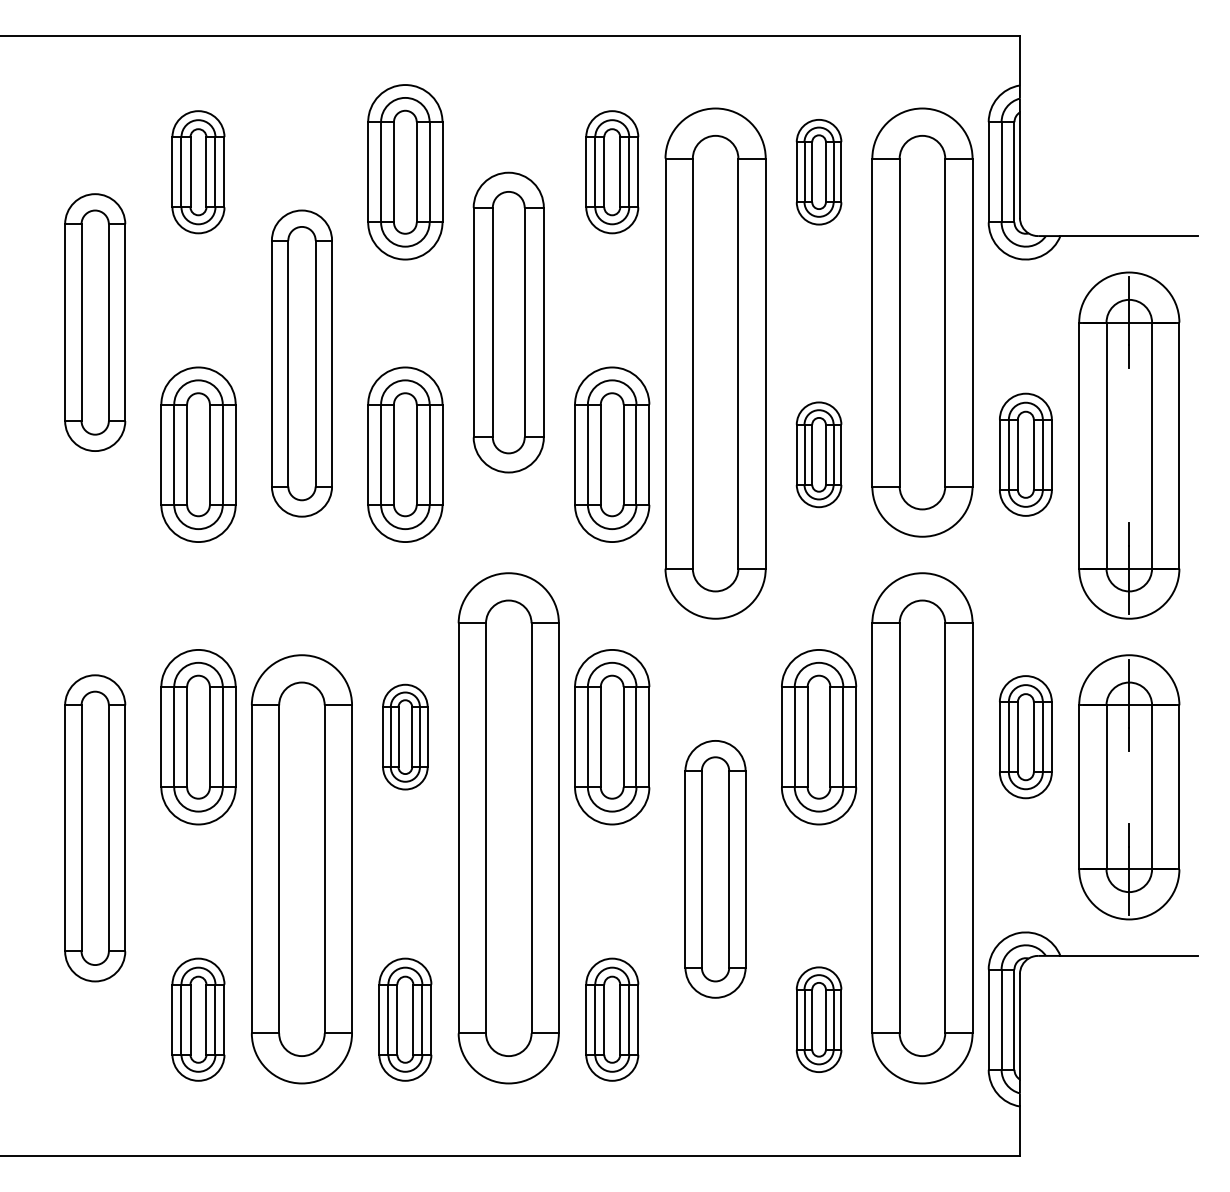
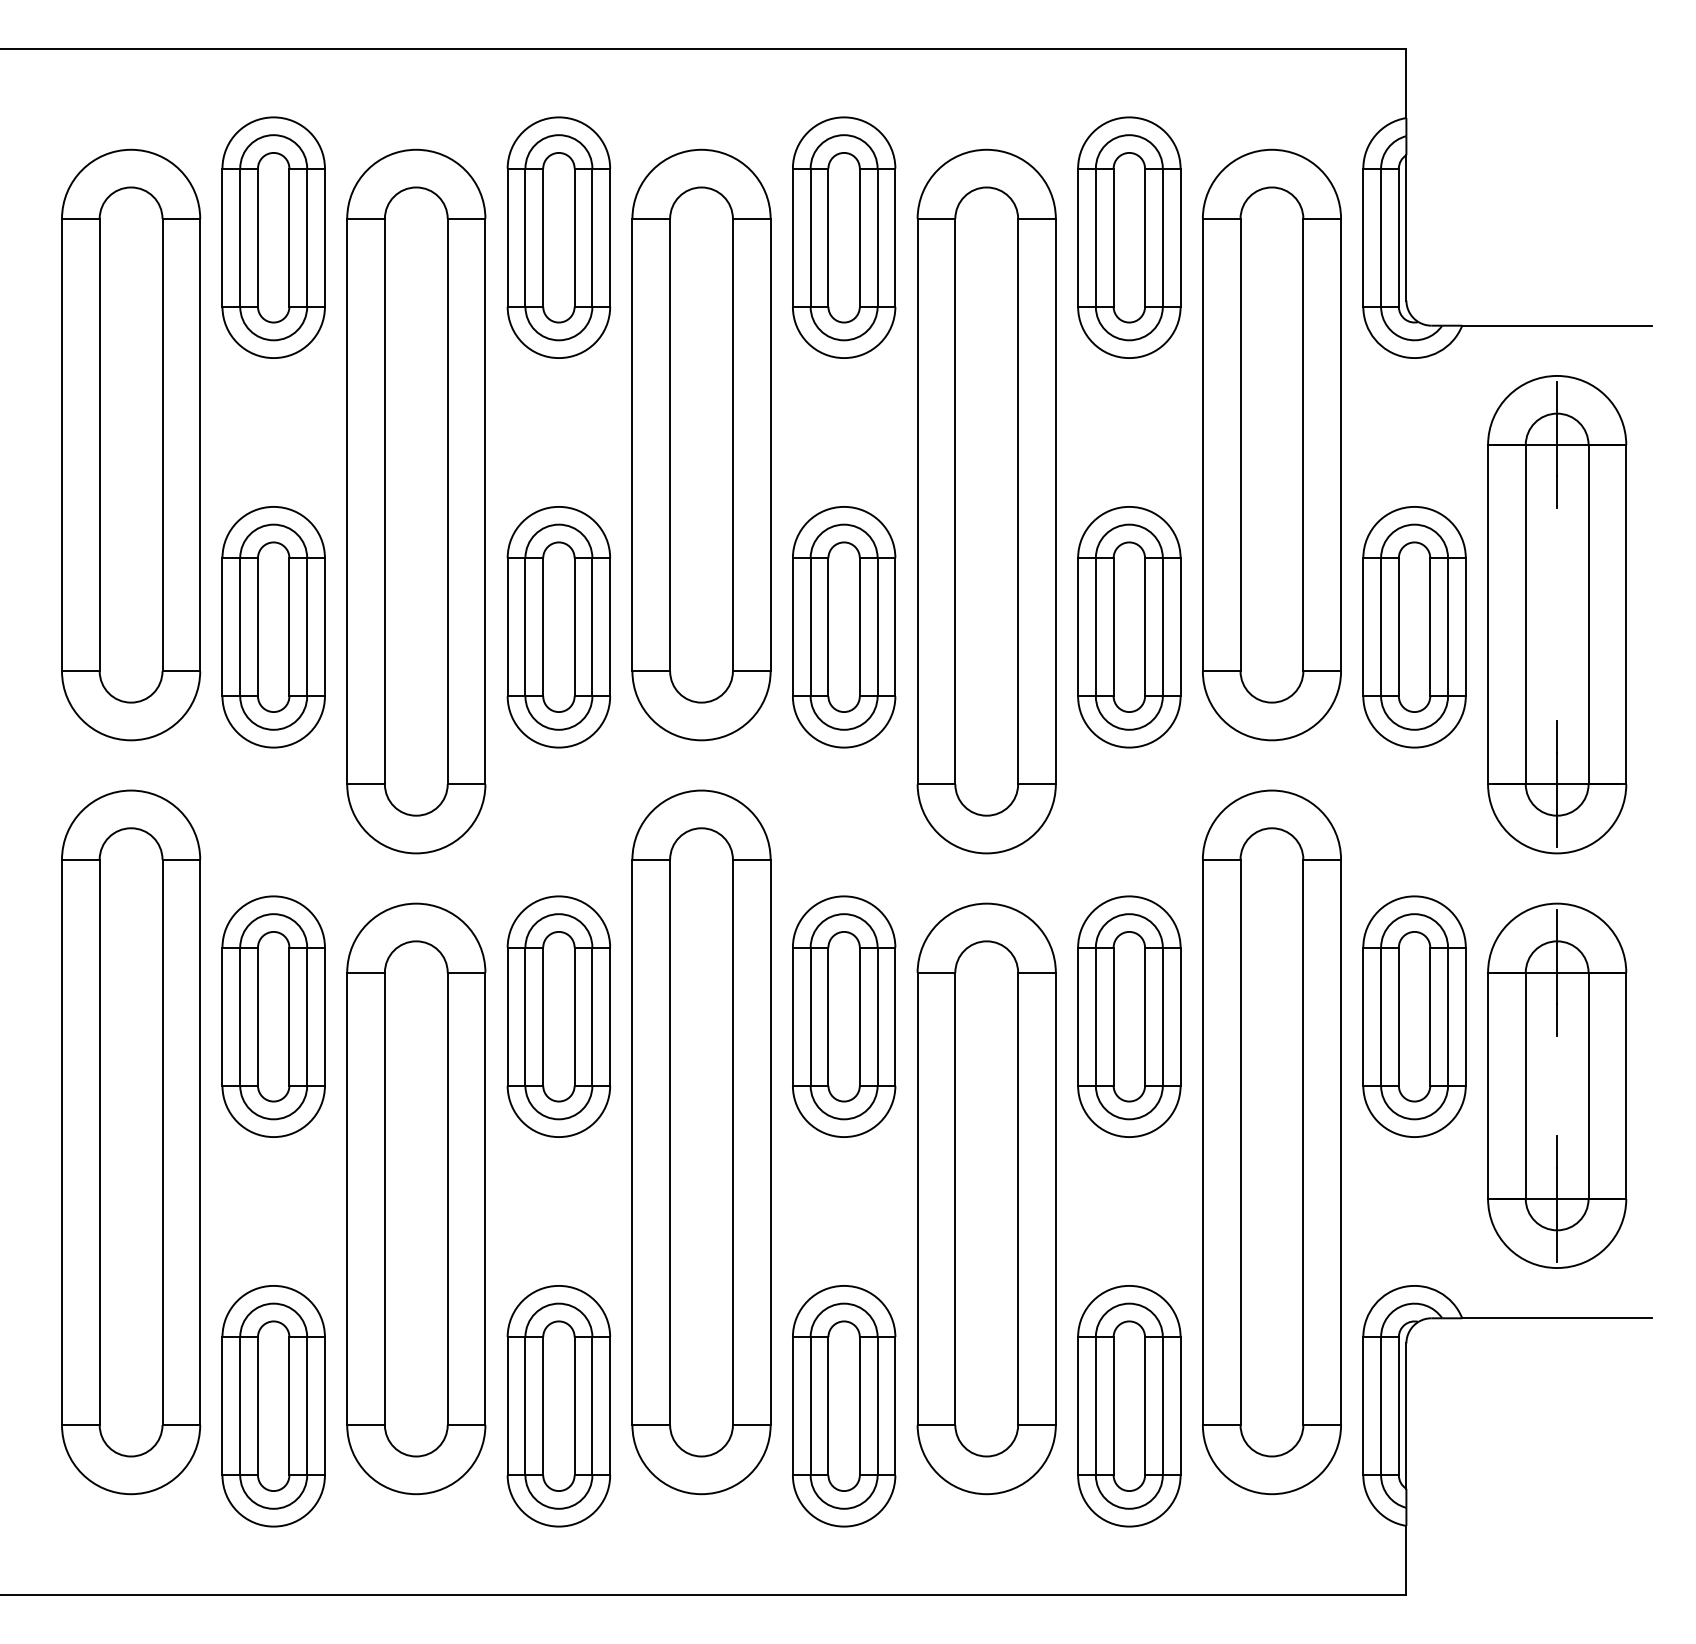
part: (198, 172) -> (273, 237), size x1.43
part: (612, 172) -> (844, 237), size x1.43
part: (819, 172) -> (1129, 237), size x1.67
part: (95, 322) -> (131, 444), size x1.67
part: (508, 322) -> (701, 444), size x1.43
part: (302, 363) -> (416, 501), size x1.67
part: (819, 454) -> (1129, 627), size x1.67
part: (1025, 454) -> (1414, 627), size x1.43
part: (405, 737) -> (558, 1016), size x1.67
part: (1025, 737) -> (1414, 1016), size x1.43
part: (95, 828) -> (131, 1142), size x1.67
part: (715, 869) -> (986, 1198), size x1.67
part: (198, 1019) -> (273, 1406), size x1.43
part: (405, 1019) -> (558, 1406), size x1.43
part: (612, 1019) -> (844, 1406), size x1.43
part: (819, 1019) -> (1129, 1406), size x1.67

